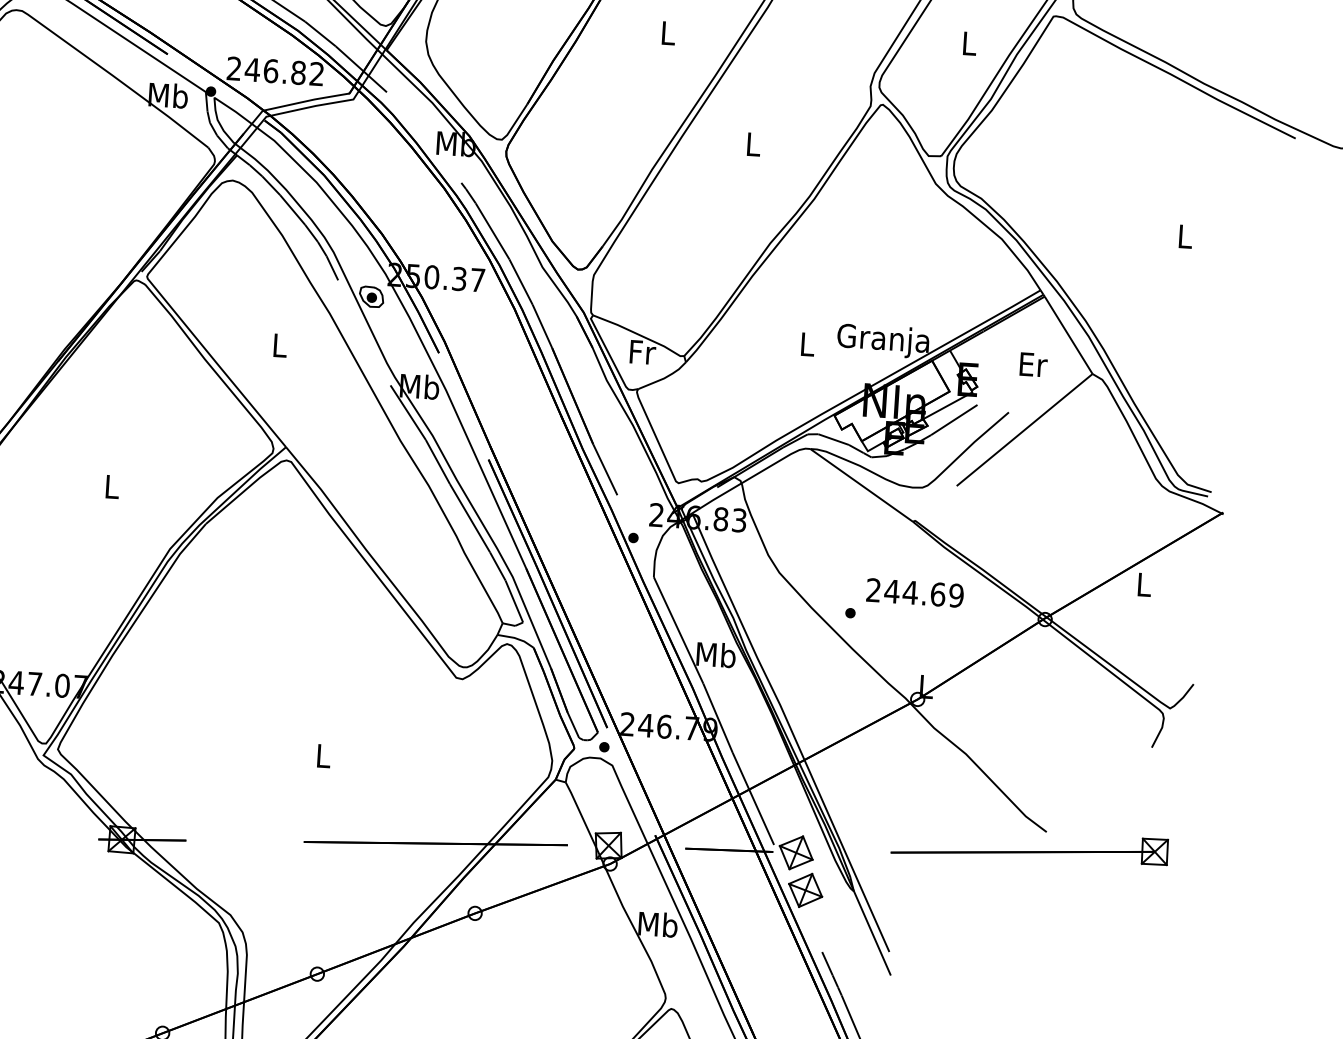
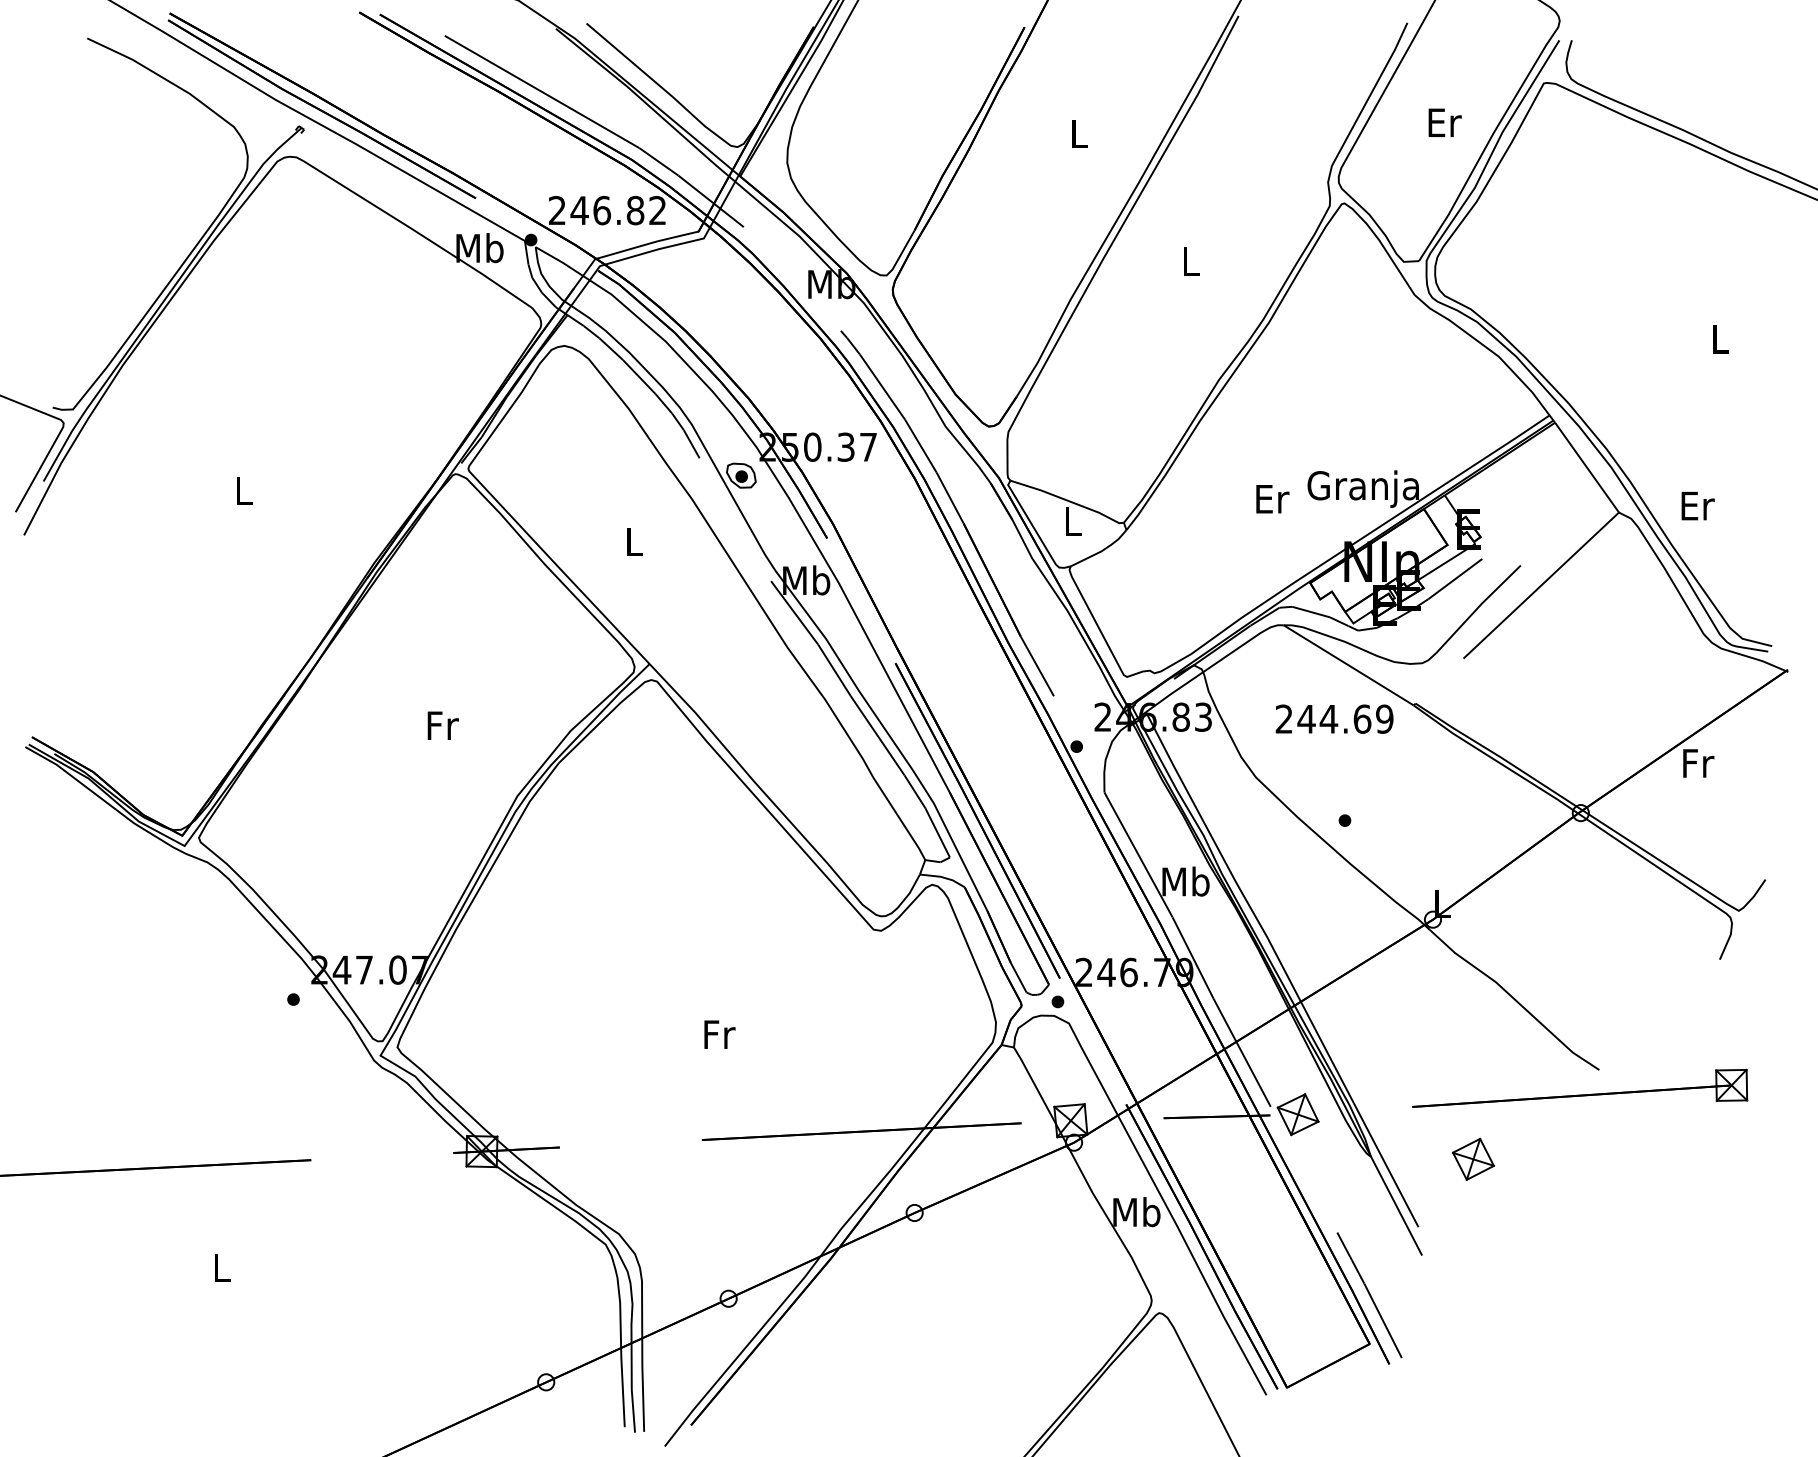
text: (969, 43) -> (1444, 122), L -> Er
text: (807, 344) -> (1272, 499), L -> Er
text: (642, 352) -> (1073, 521), Fr -> L
text: (1033, 364) -> (1697, 505), moved
text: (112, 486) -> (442, 725), L -> Fr
text: (1144, 584) -> (1698, 763), L -> Fr
text: (915, 592) -> (1334, 718), moved
text: (323, 756) -> (719, 1034), L -> Fr
part: (805, 889) -> (1473, 1158), moved

